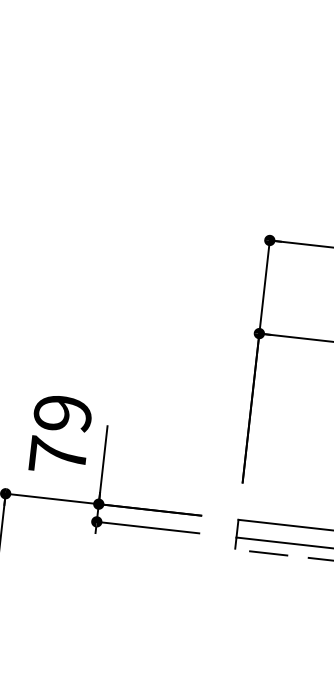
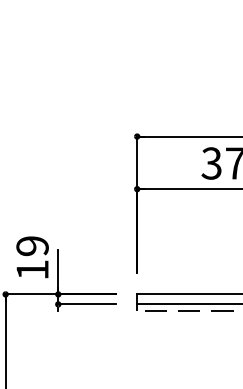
text: (58, 454) -> (32, 269), 79 -> 19

